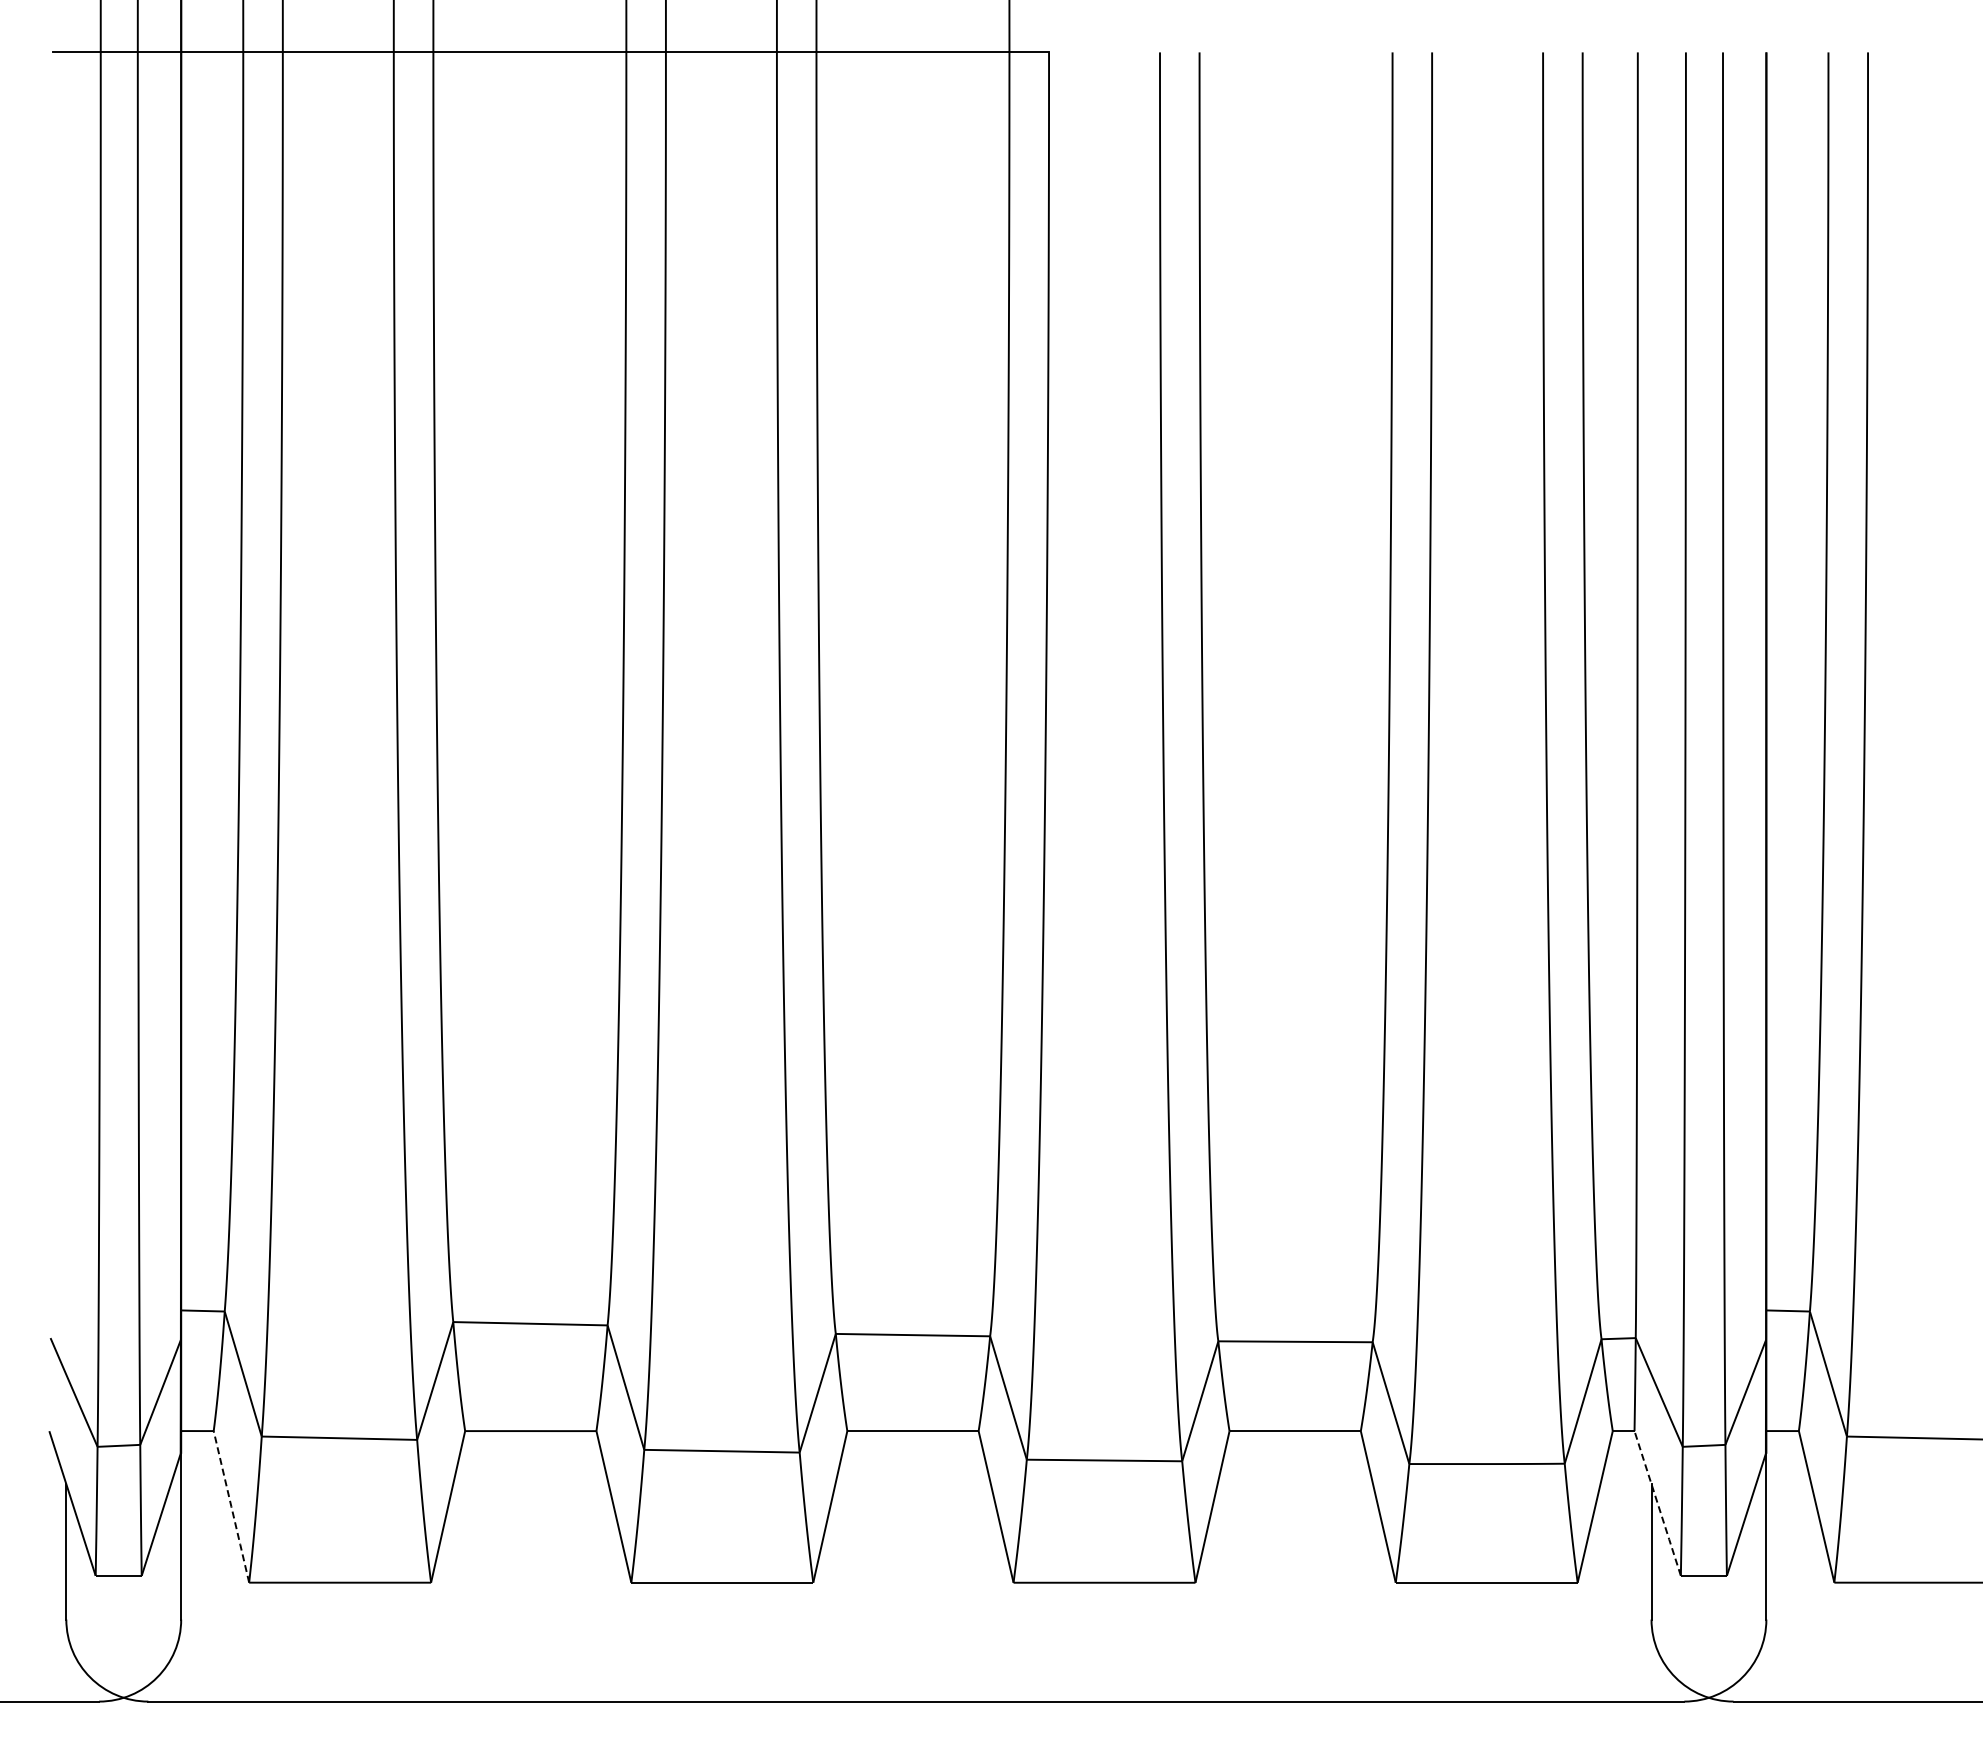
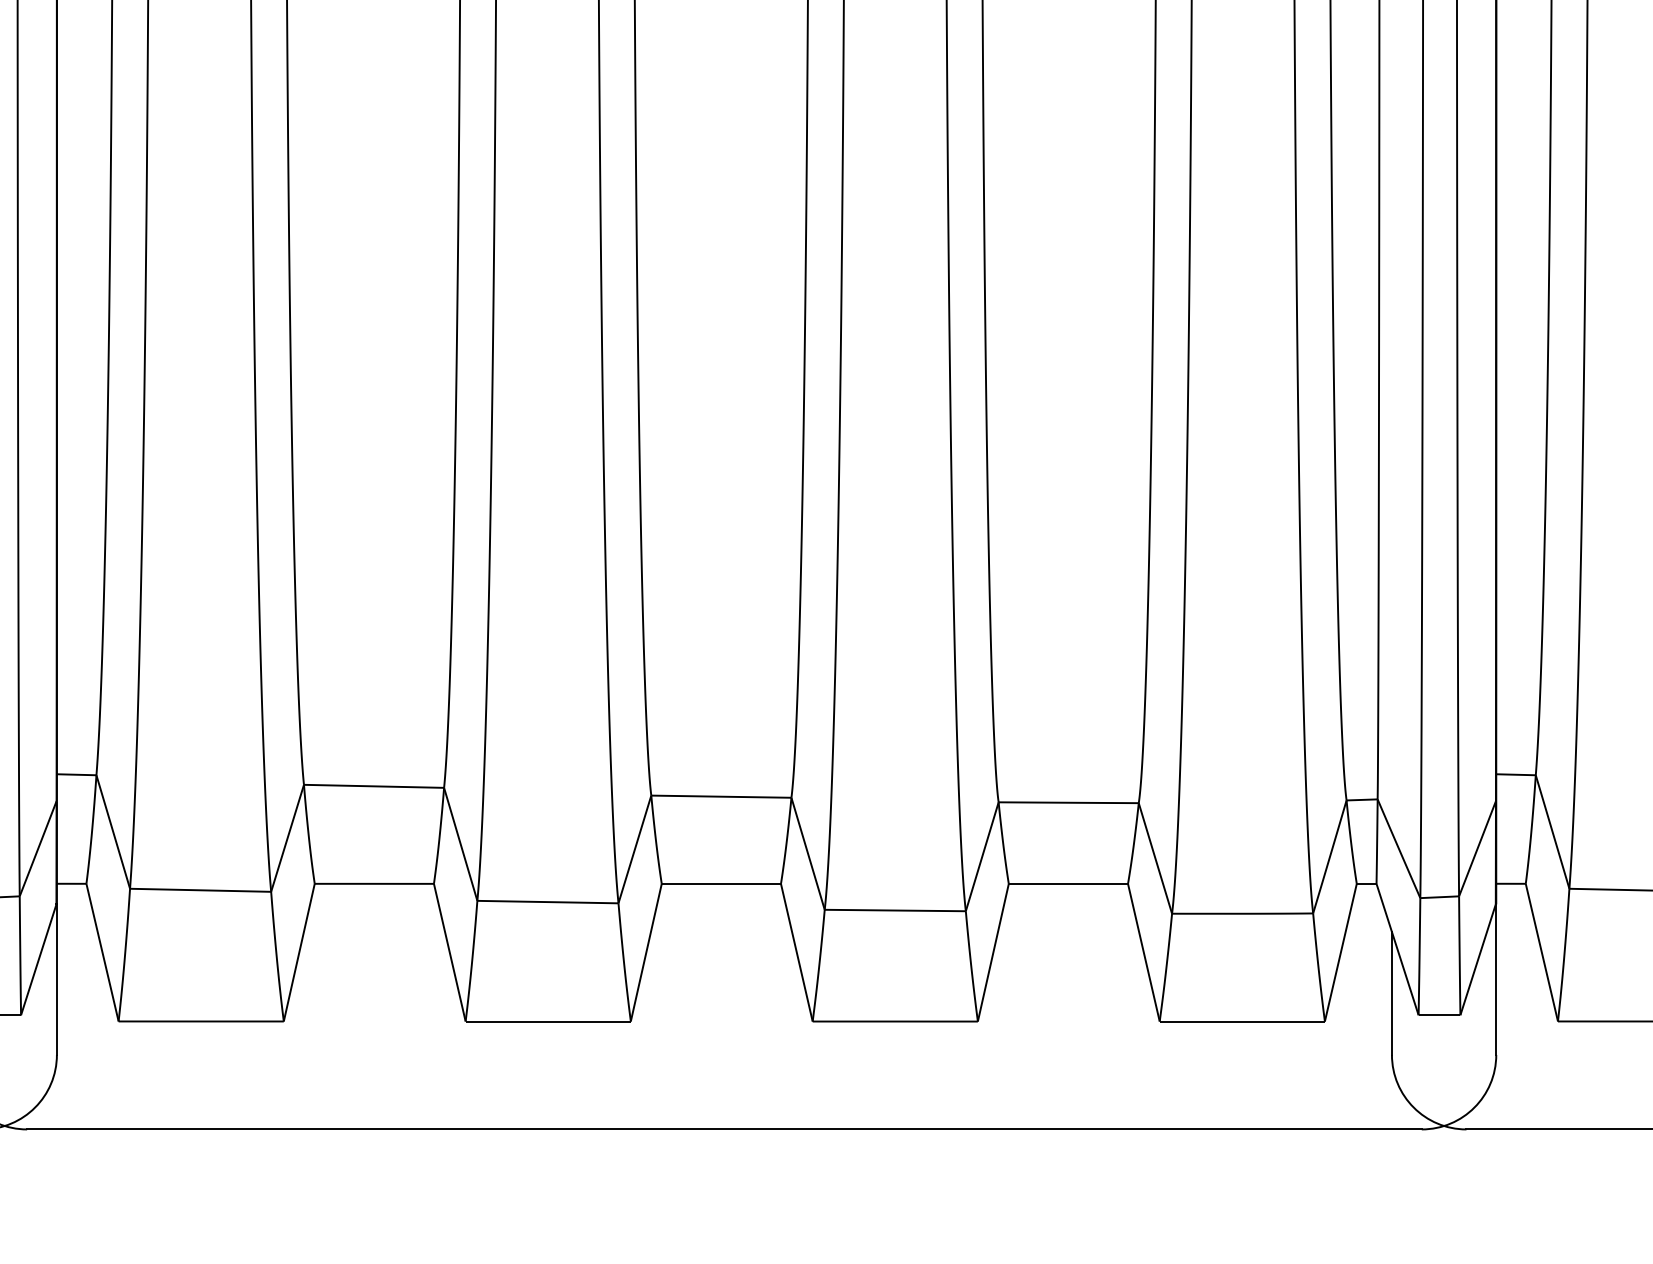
line: (1657, 1504) -> (1397, 950), dashed -> solid
line: (231, 1506) -> (102, 952), dashed -> solid

